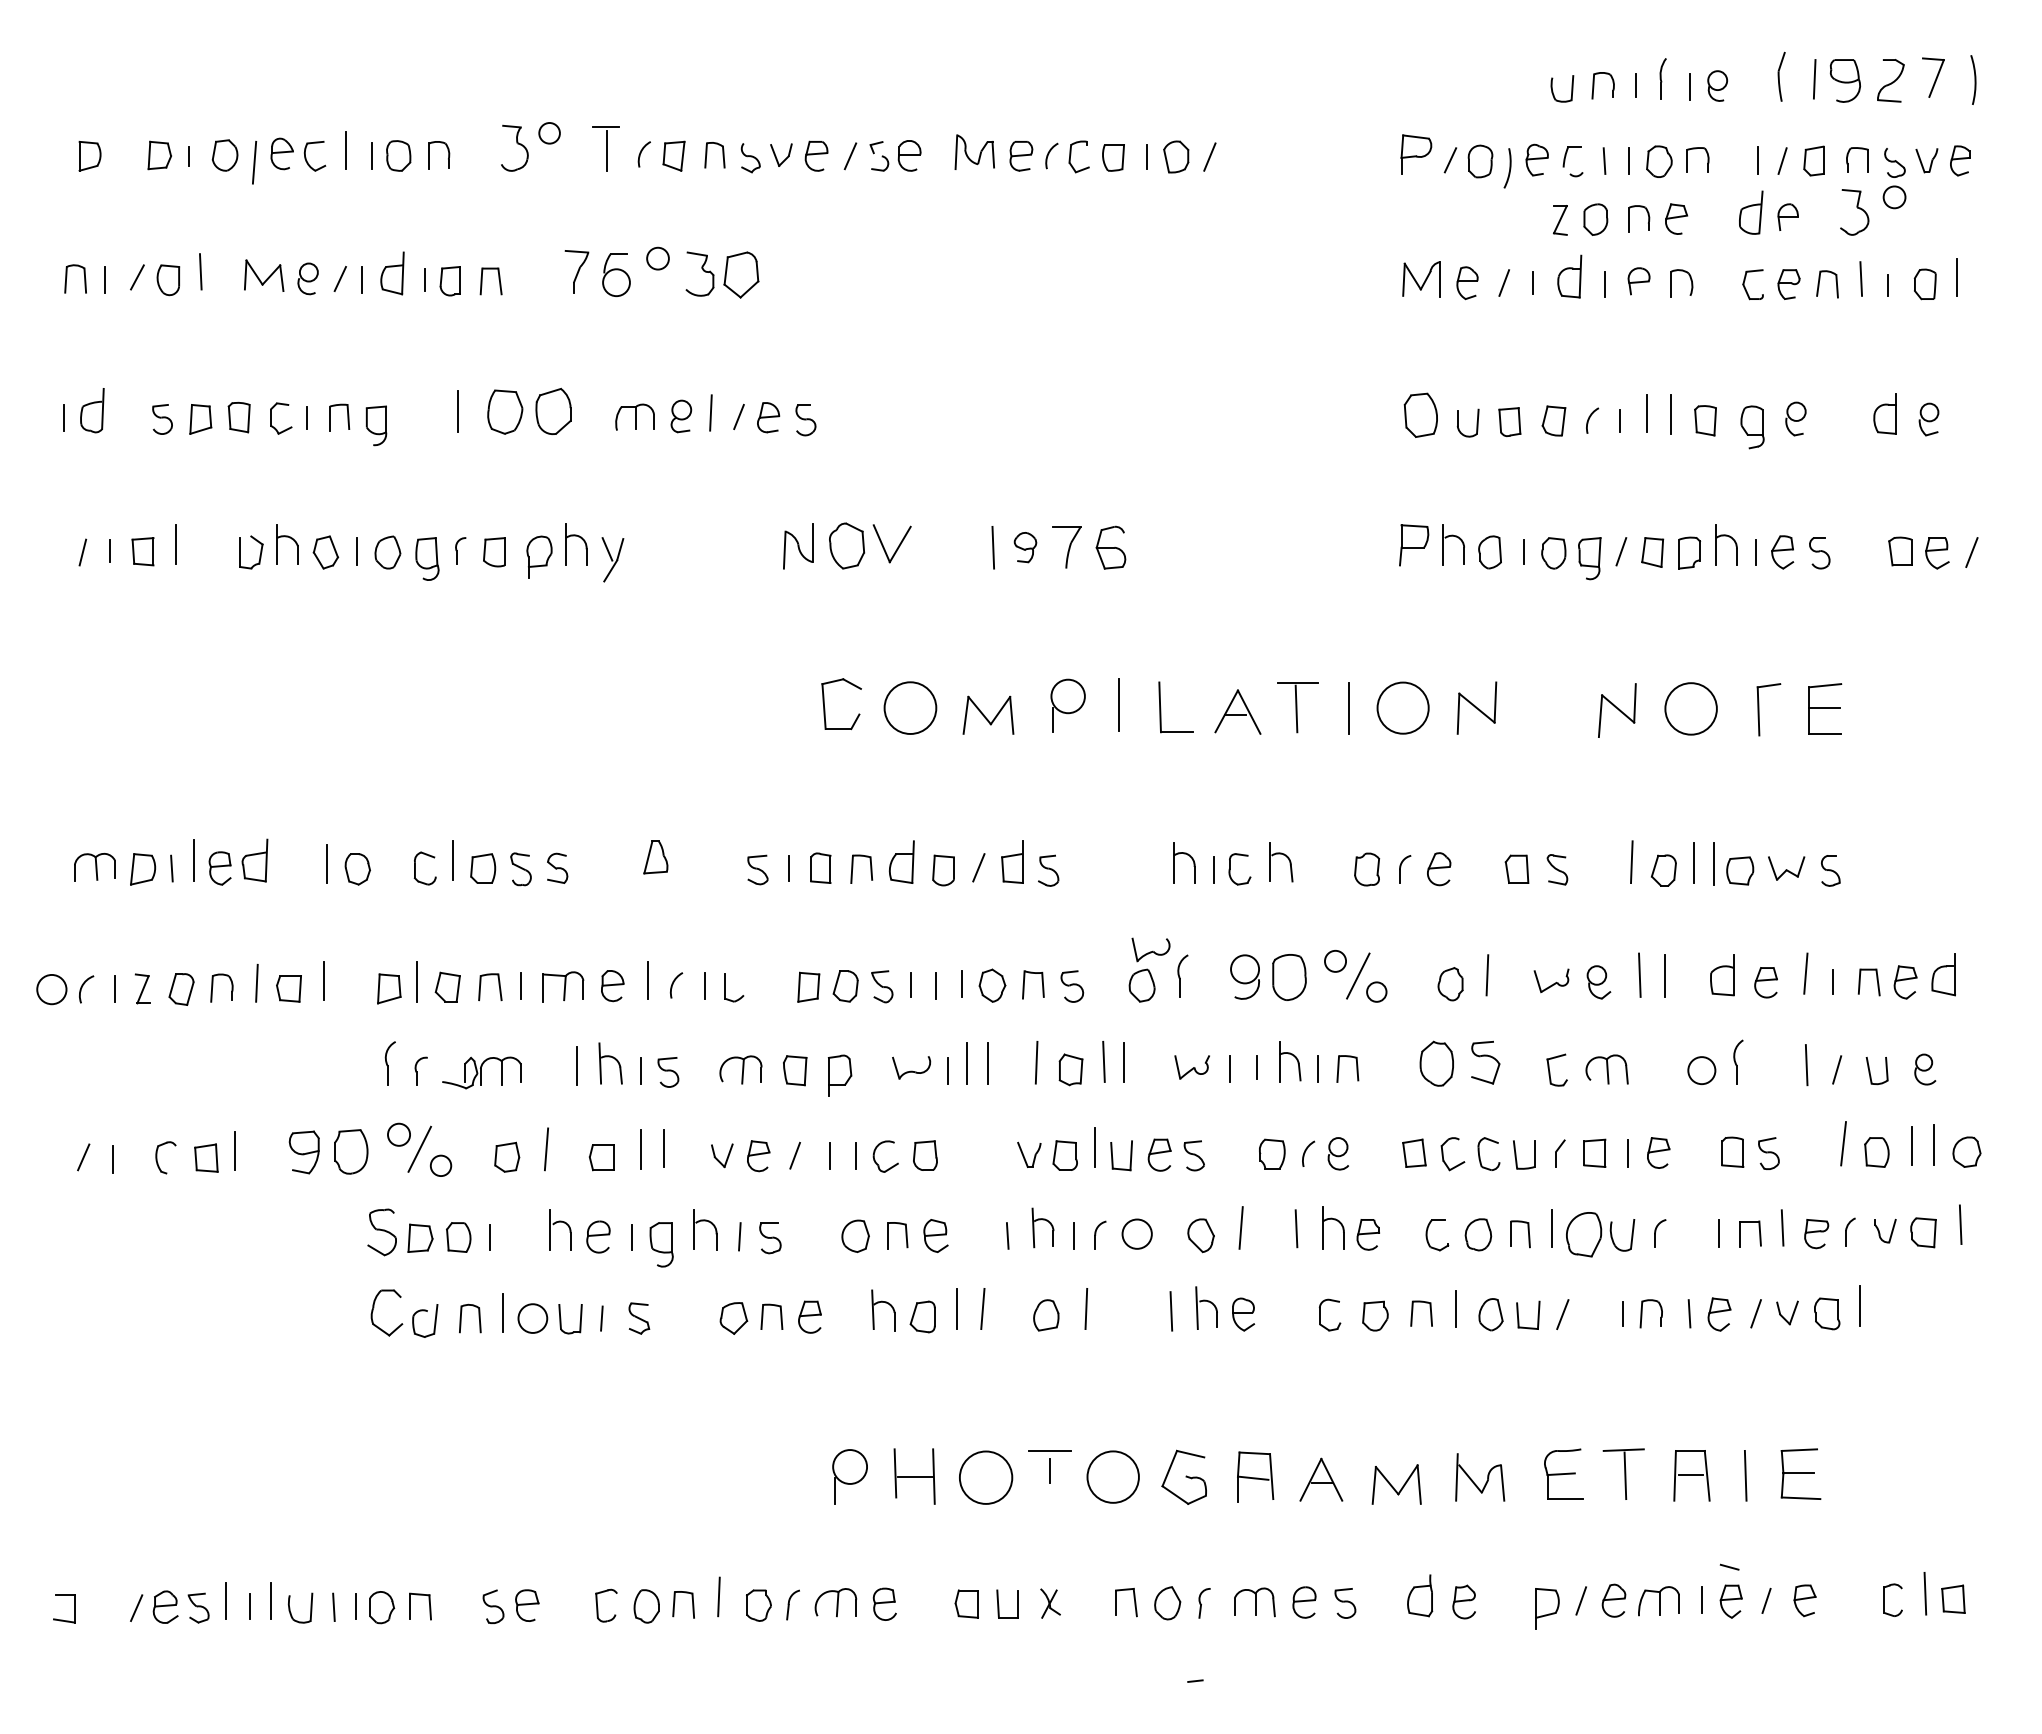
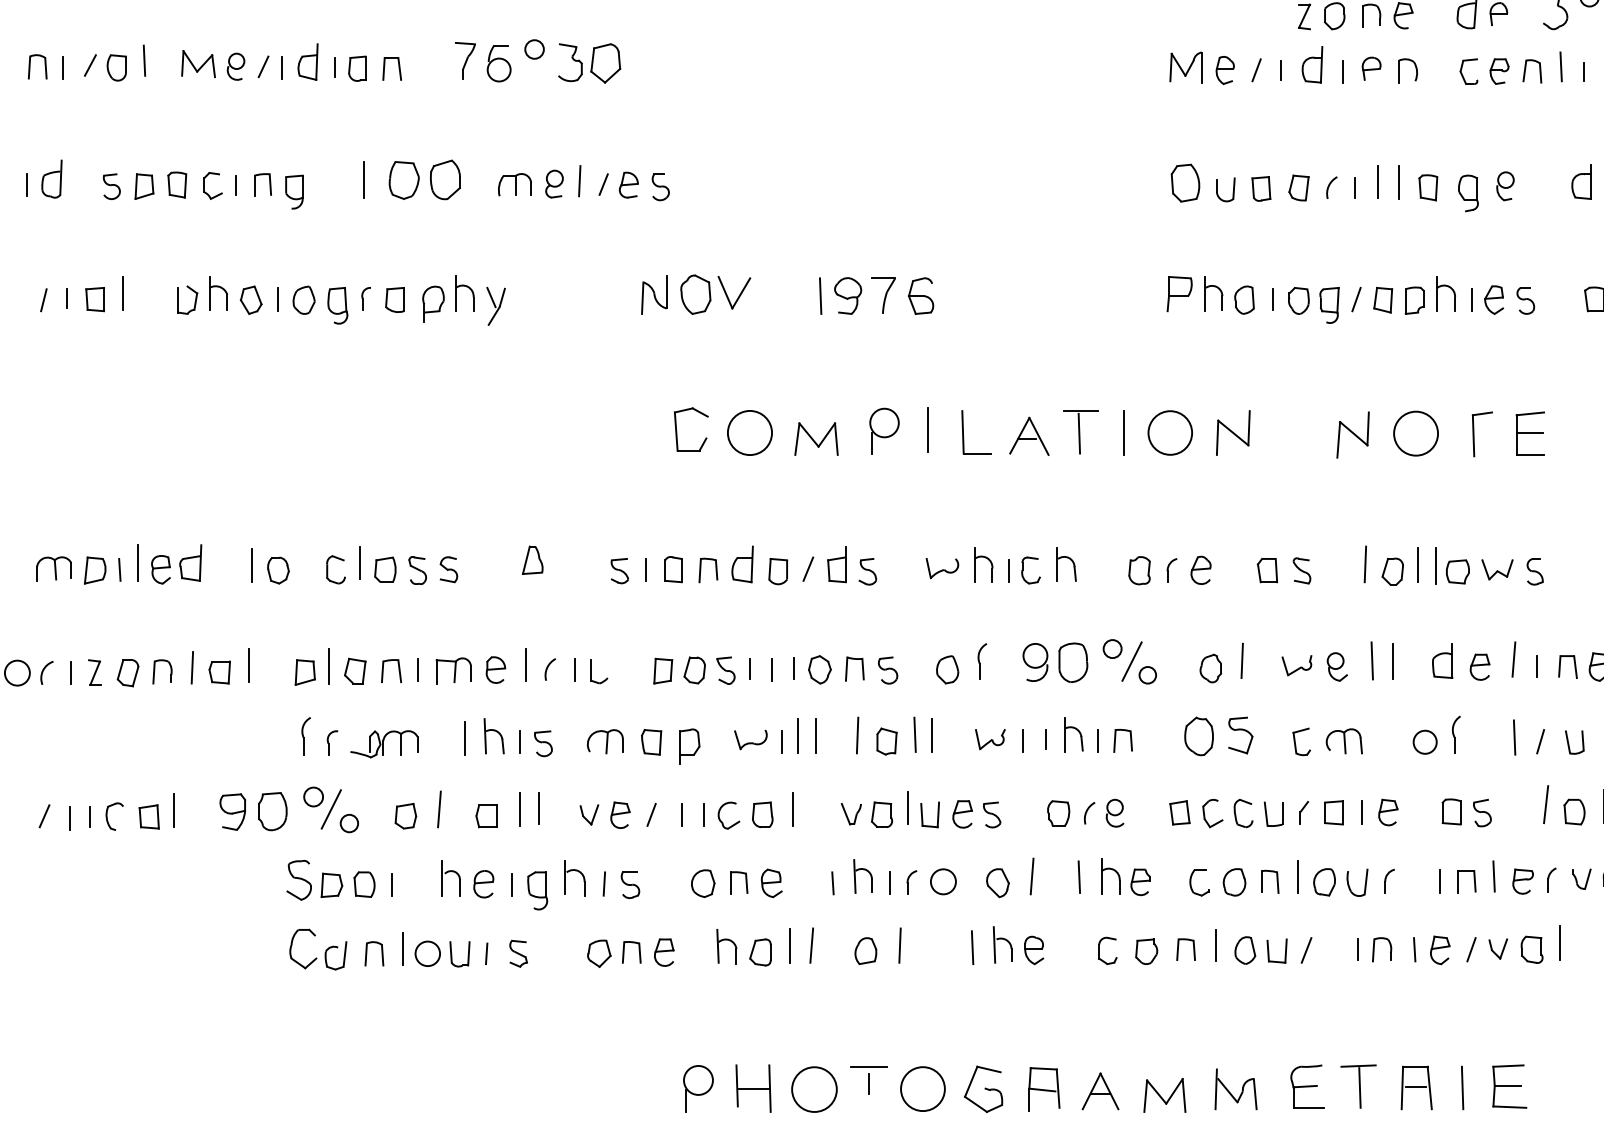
part: (1025, 547) -> (848, 295), size x1.43
part: (1150, 949) -> (941, 568), moved
line: (960, 1149) -> (792, 809), added
line: (137, 1158) -> (90, 817), added
part: (1583, 1234) -> (1324, 882), size x0.71

